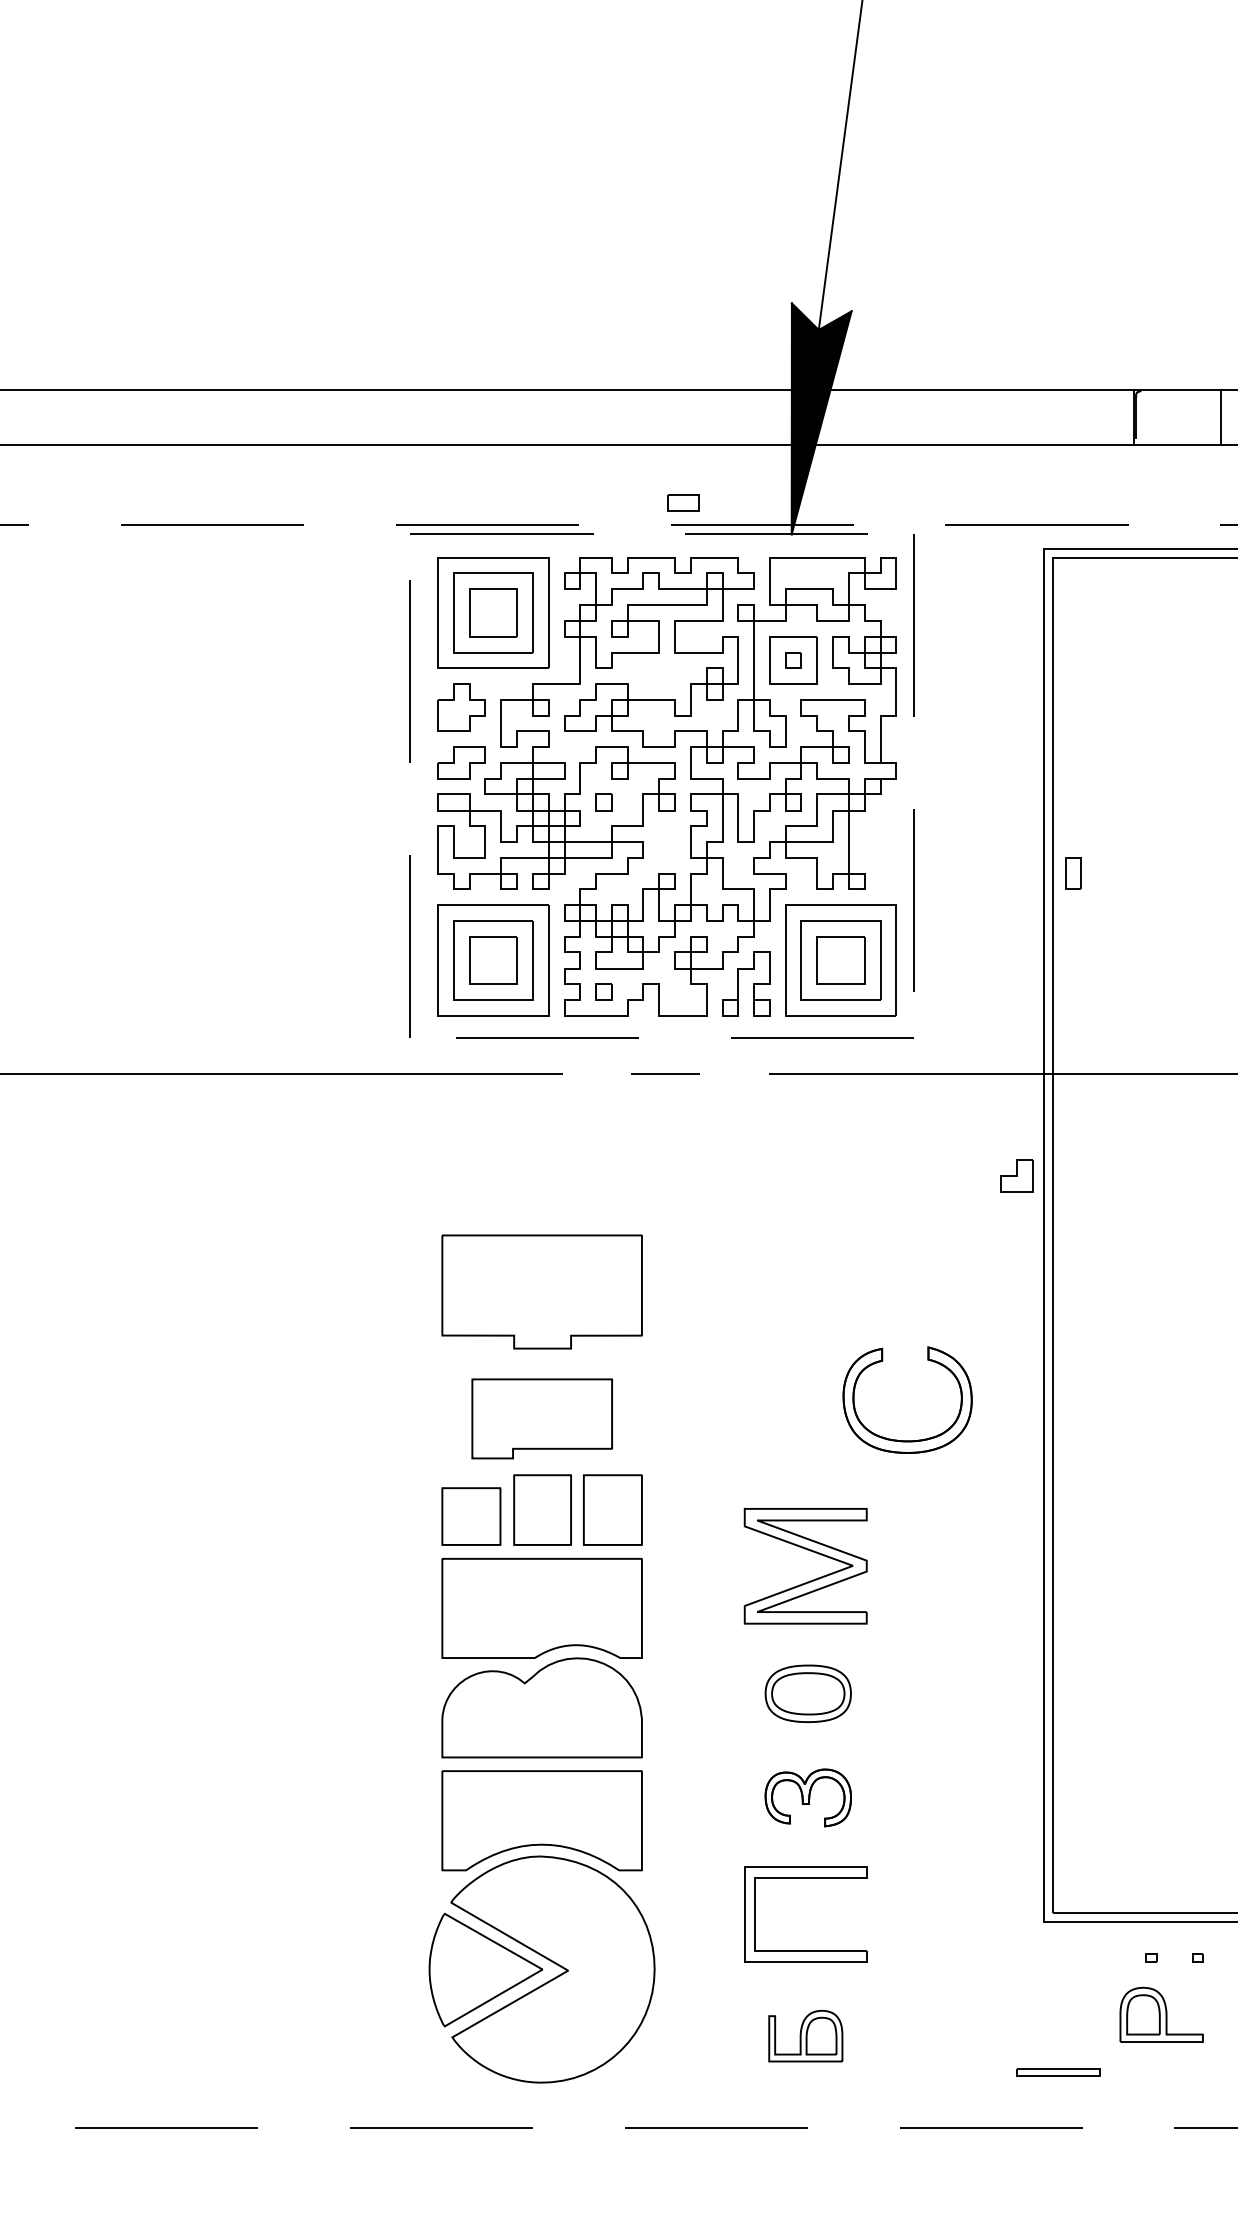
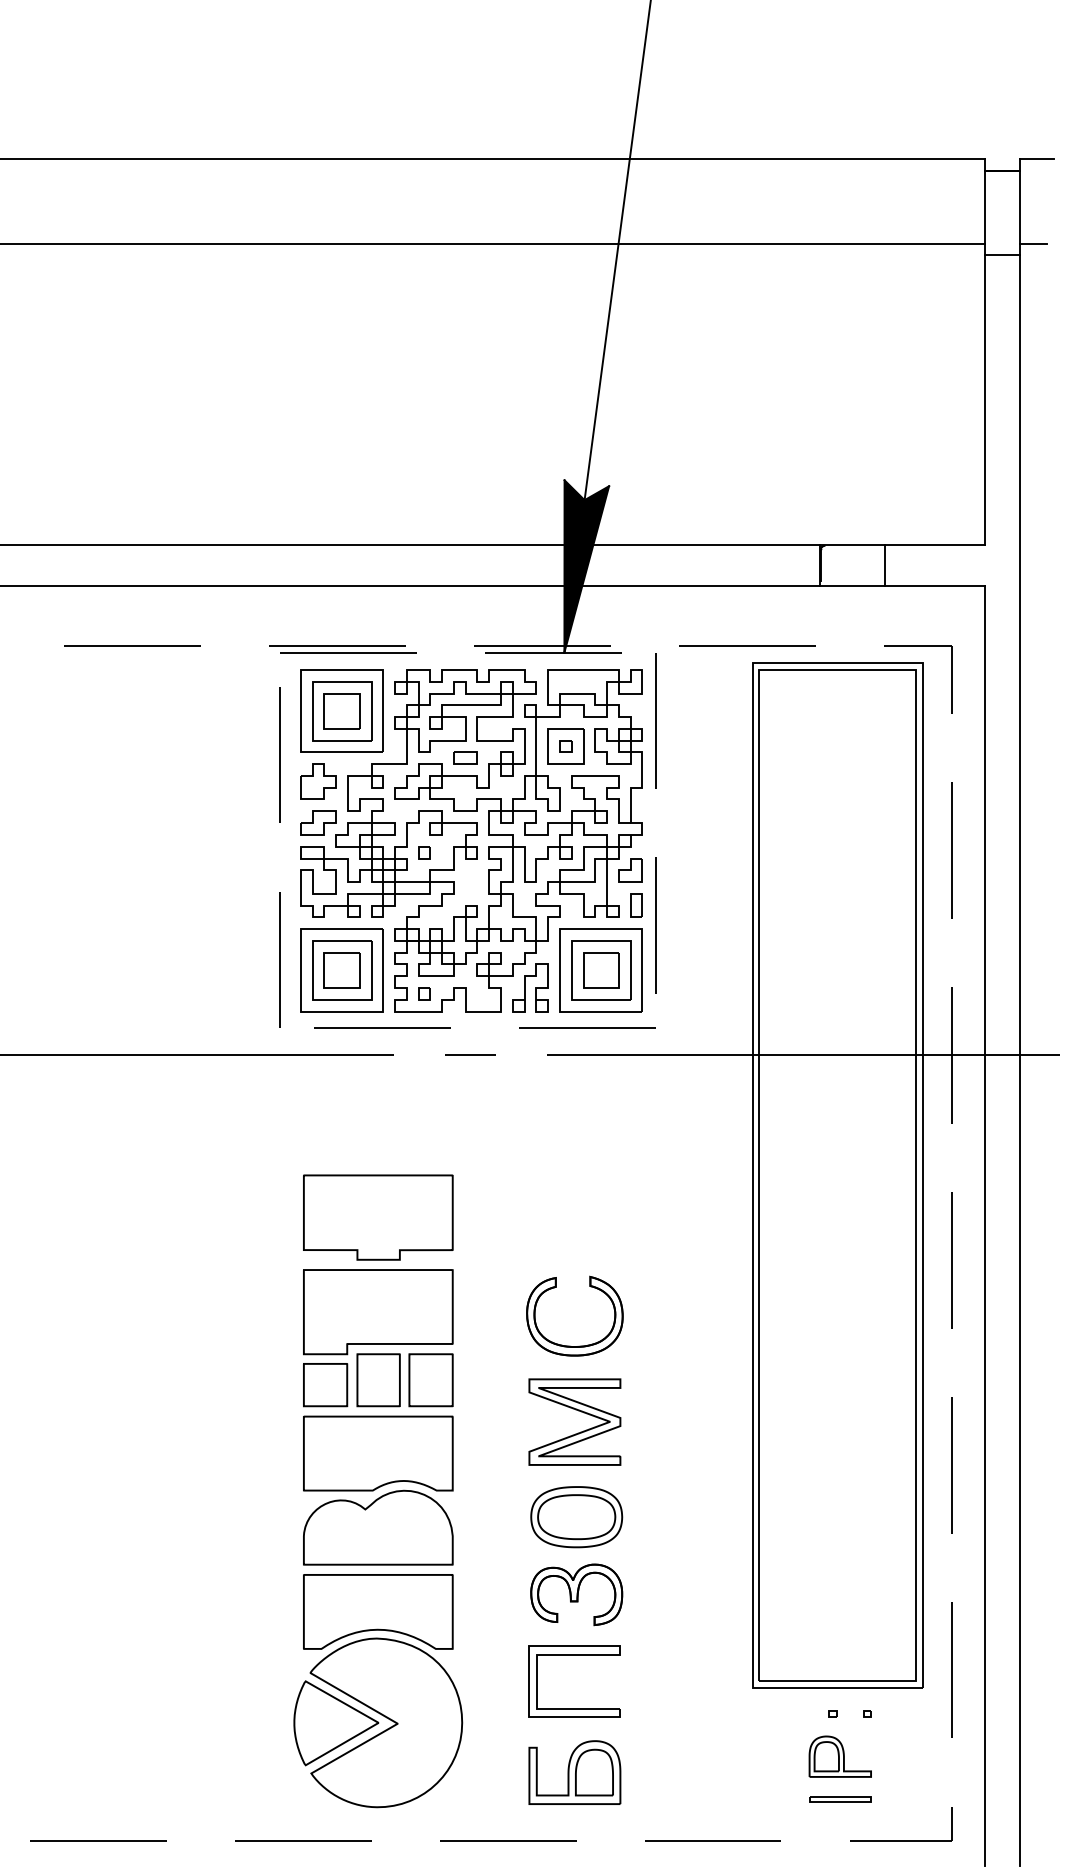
part: (683, 502) -> (465, 757), moved
part: (1073, 873) -> (636, 905), moved
part: (1017, 1176) -> (630, 870), moved
part: (542, 1419) -> (378, 1312), size x1.43
part: (901, 1439) -> (570, 1345), moved
part: (807, 1694) -> (576, 1517), size x1.43
part: (807, 1797) -> (576, 1594), size x1.43
part: (805, 2036) -> (574, 1772), size x1.67
part: (1058, 2072) -> (840, 1799), moved

